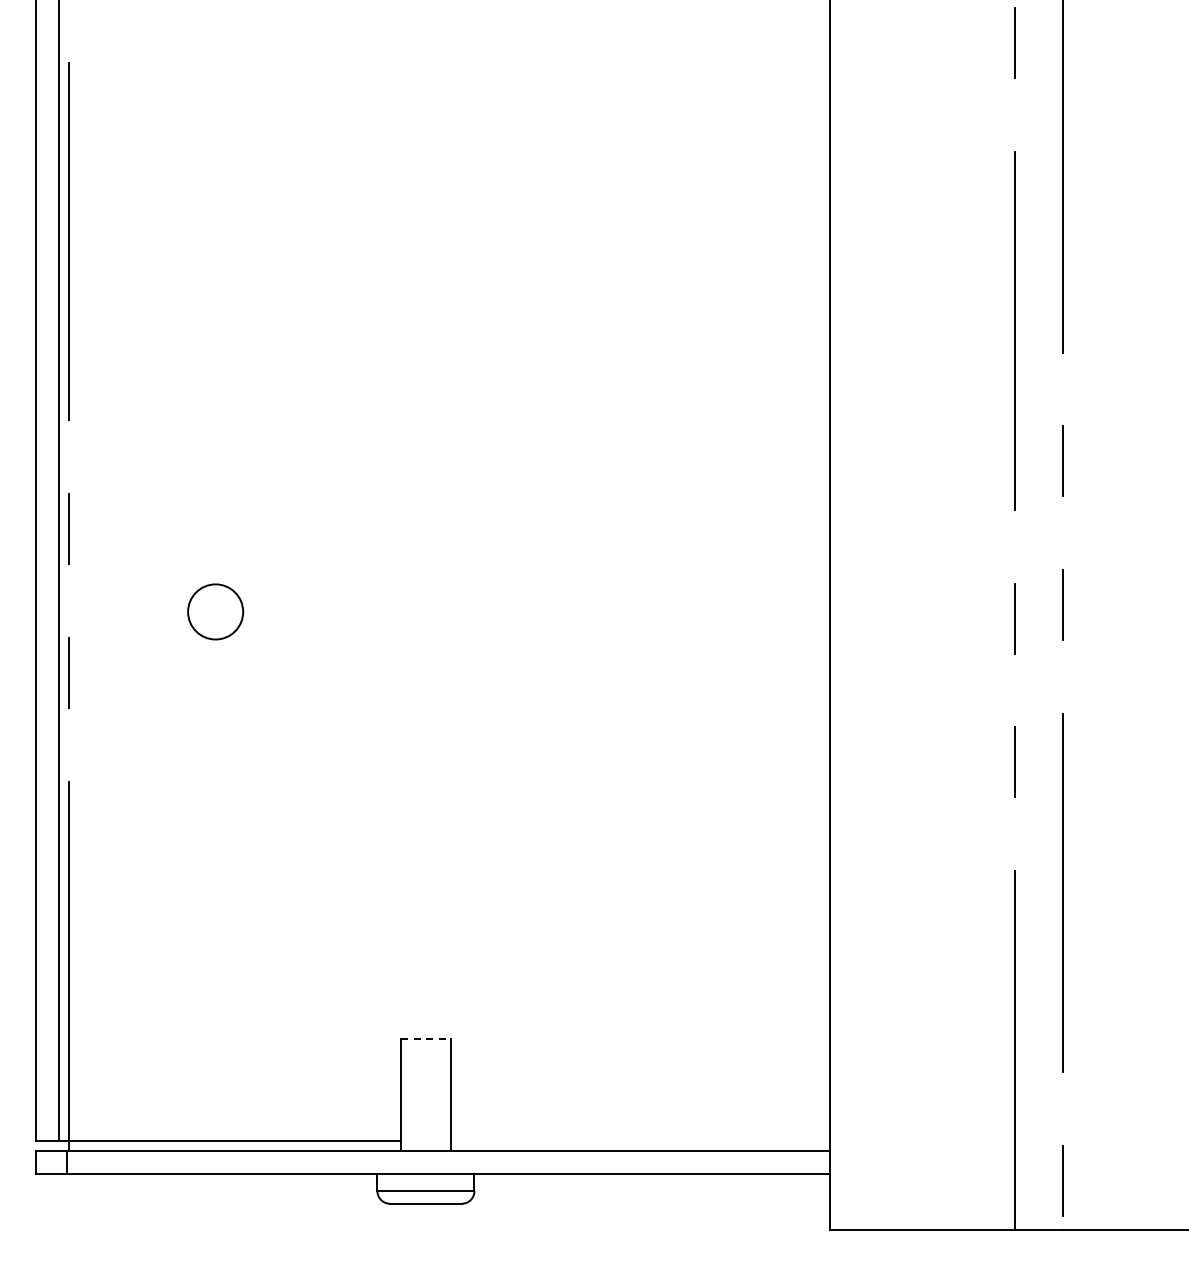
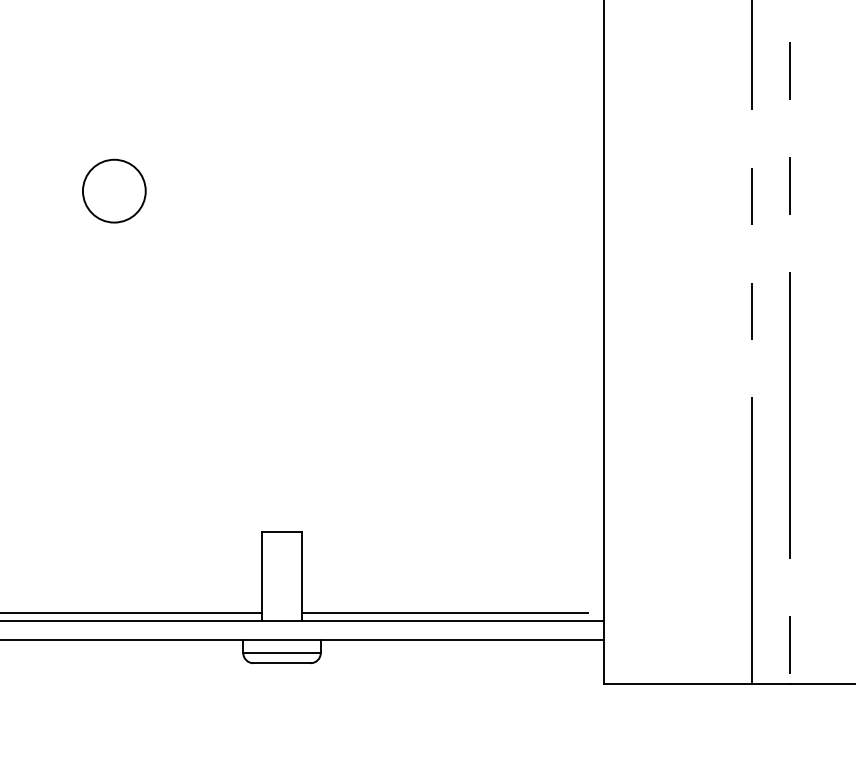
circle: (215, 611) -> (114, 190), size x1.43
line: (425, 1039) -> (281, 532), dashed -> solid
line: (639, 1140) -> (452, 612), added

